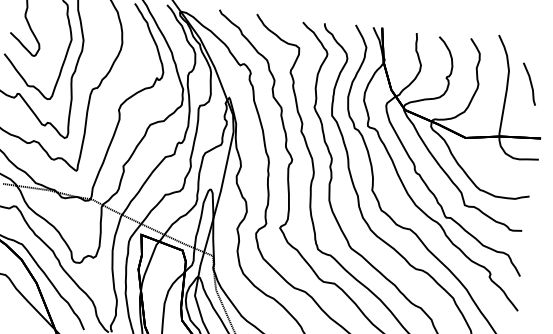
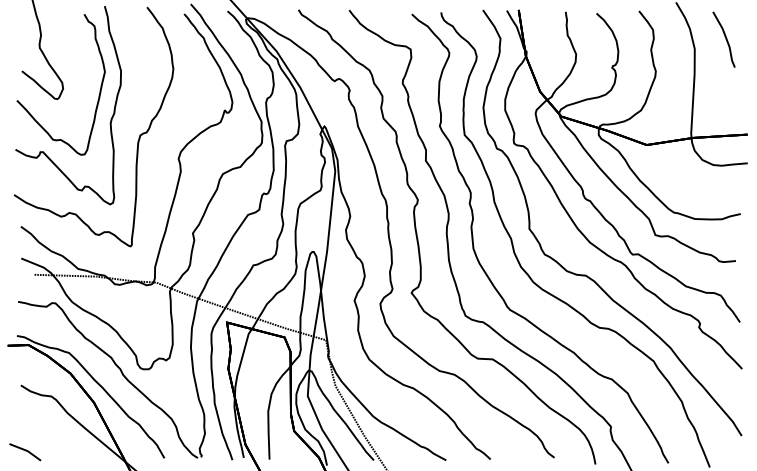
line: (530, 84) -> (725, 39), moved

